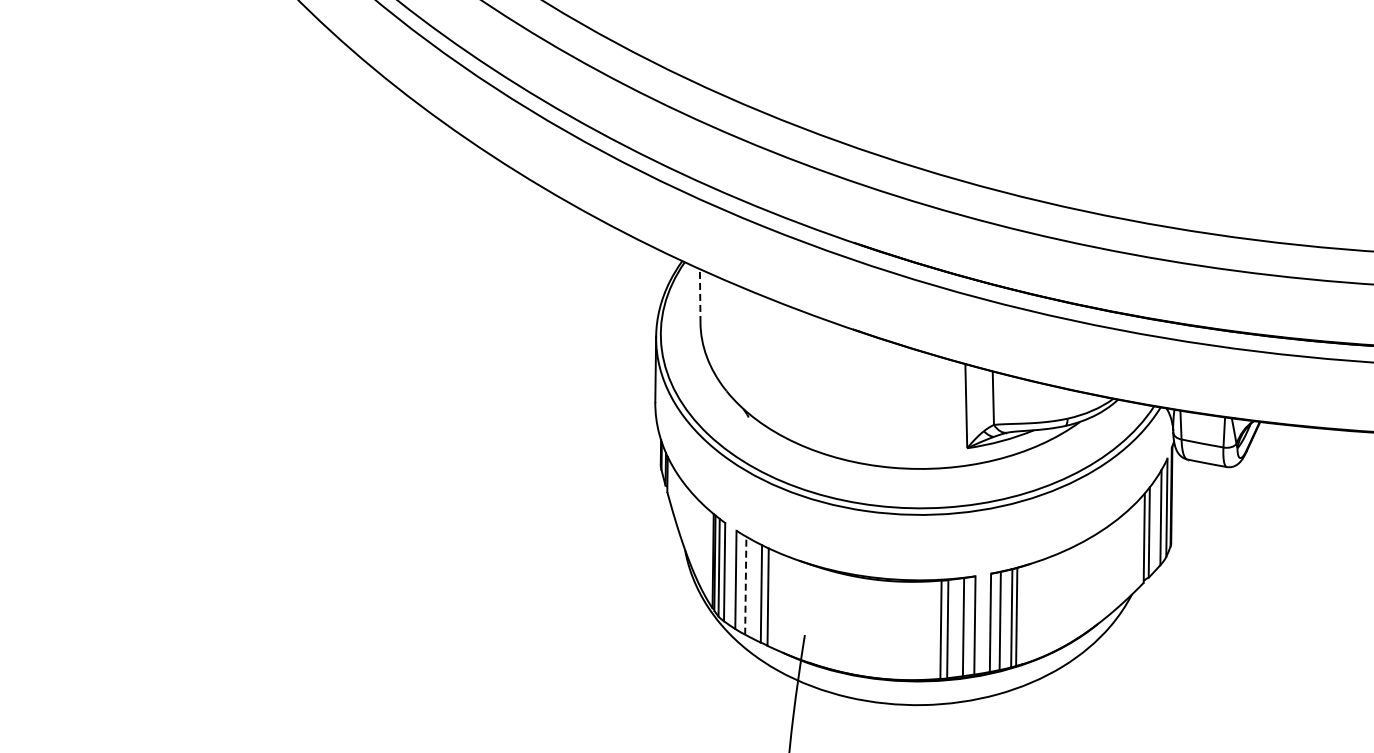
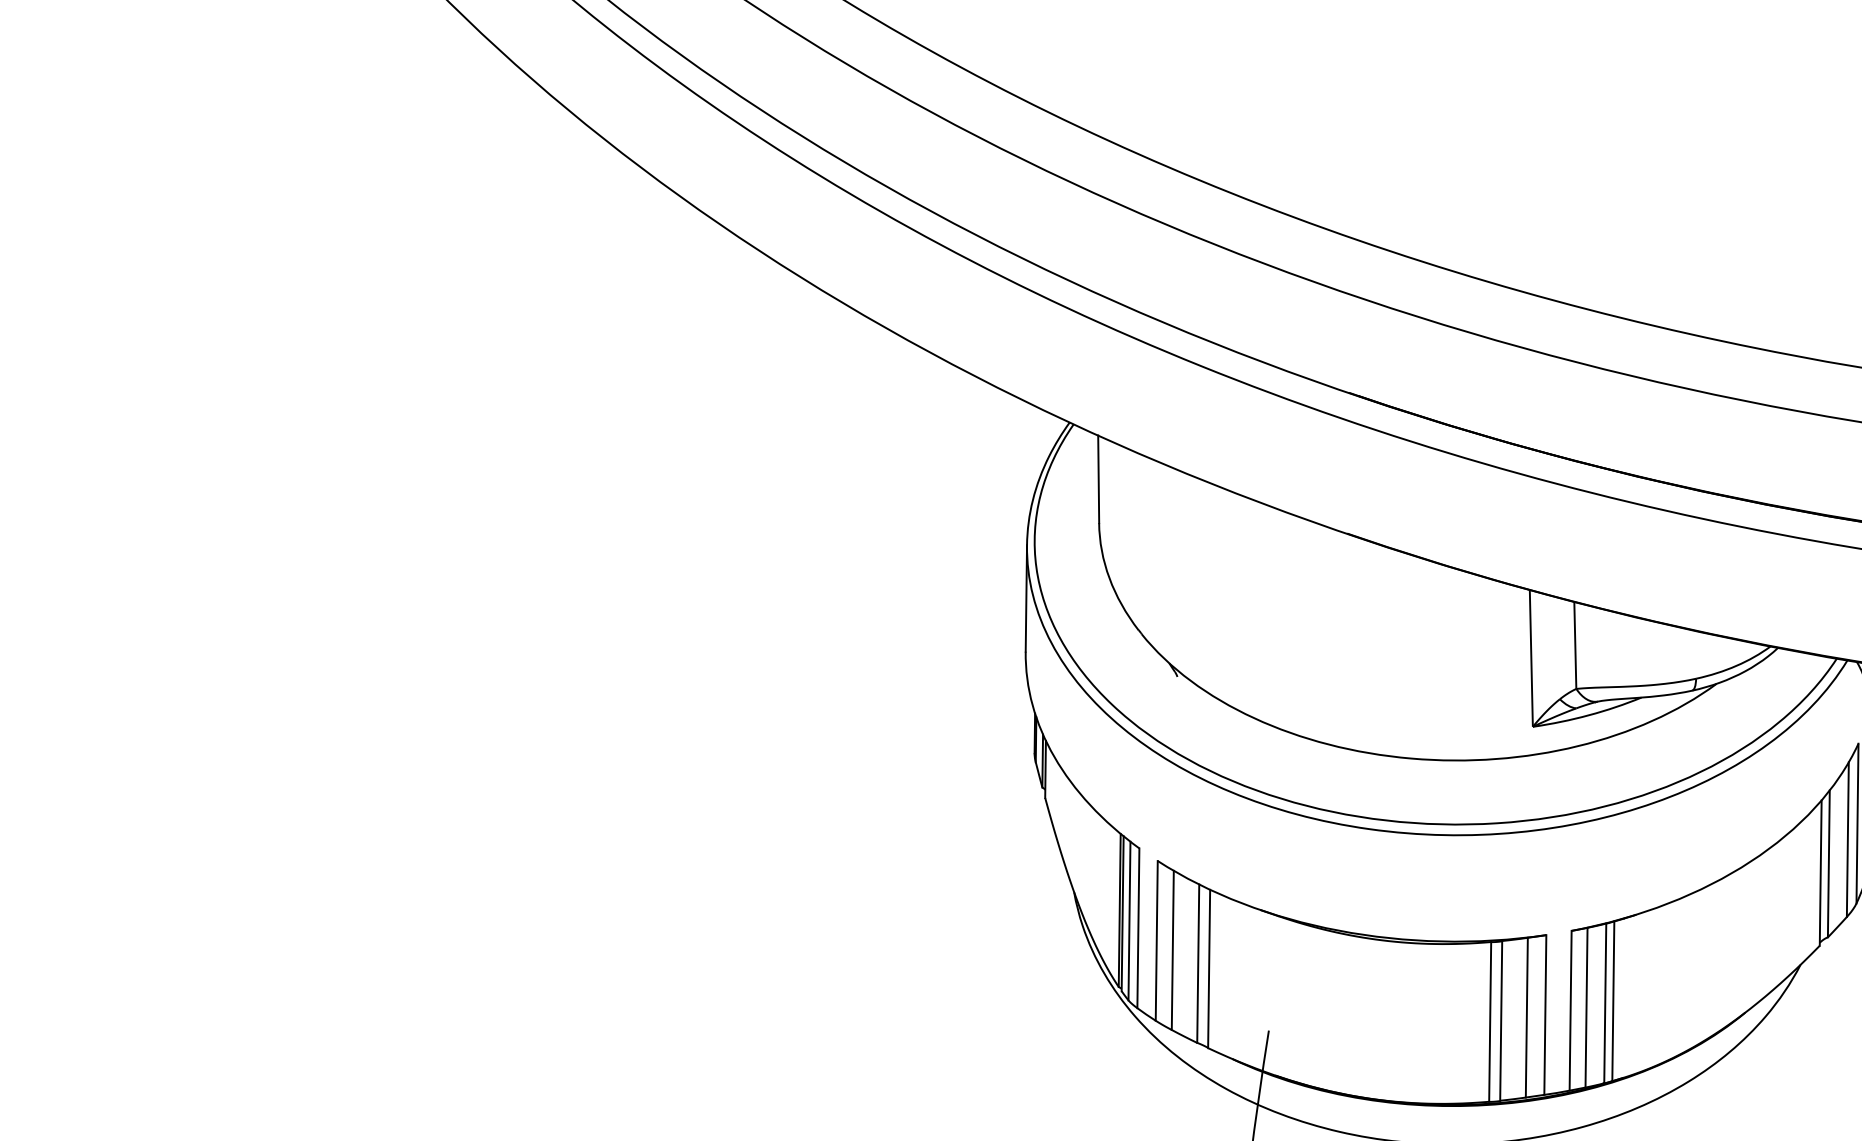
line: (700, 296) -> (1099, 480), dashed -> solid
line: (745, 585) -> (1172, 950), dashed -> solid

